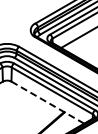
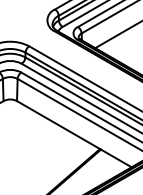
line: (48, 102) -> (75, 133), dashed -> solid

